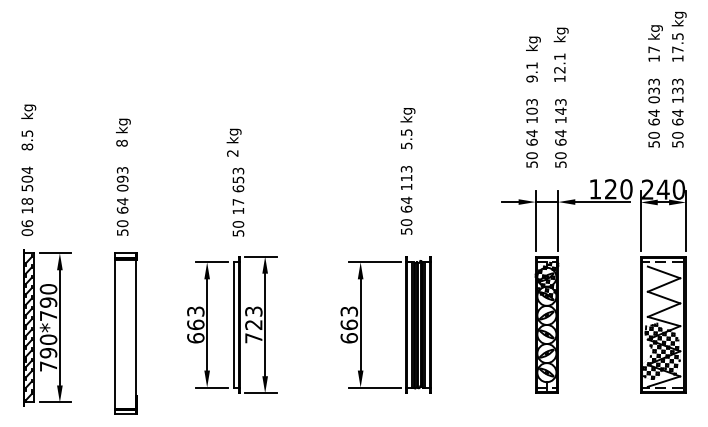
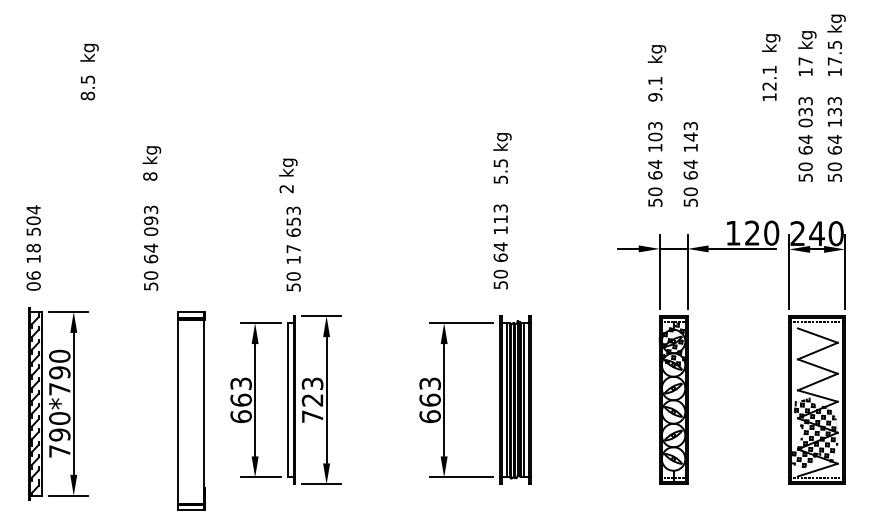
text: (560, 54) -> (770, 67), moved
text: (28, 127) -> (89, 72), moved
part: (125, 333) -> (190, 410), moved

